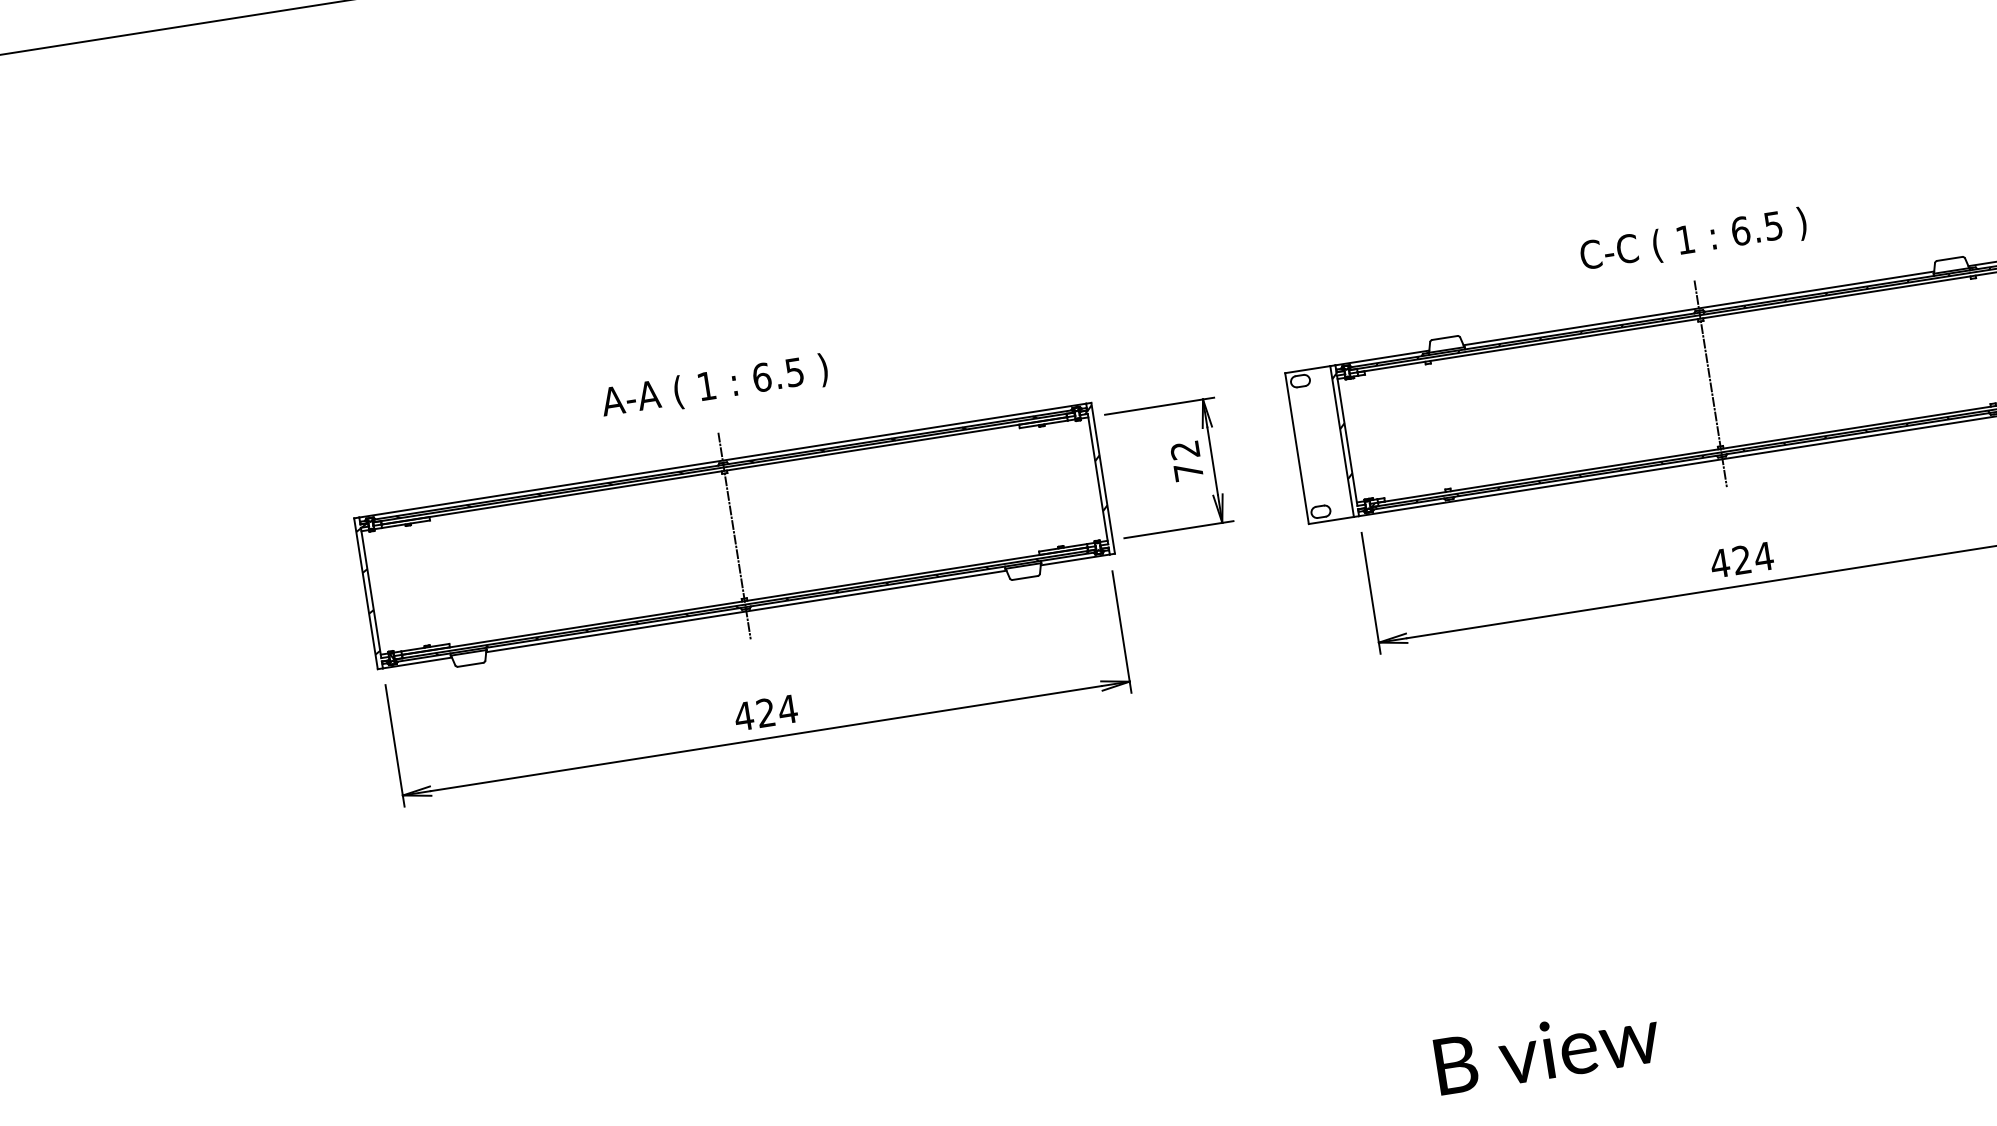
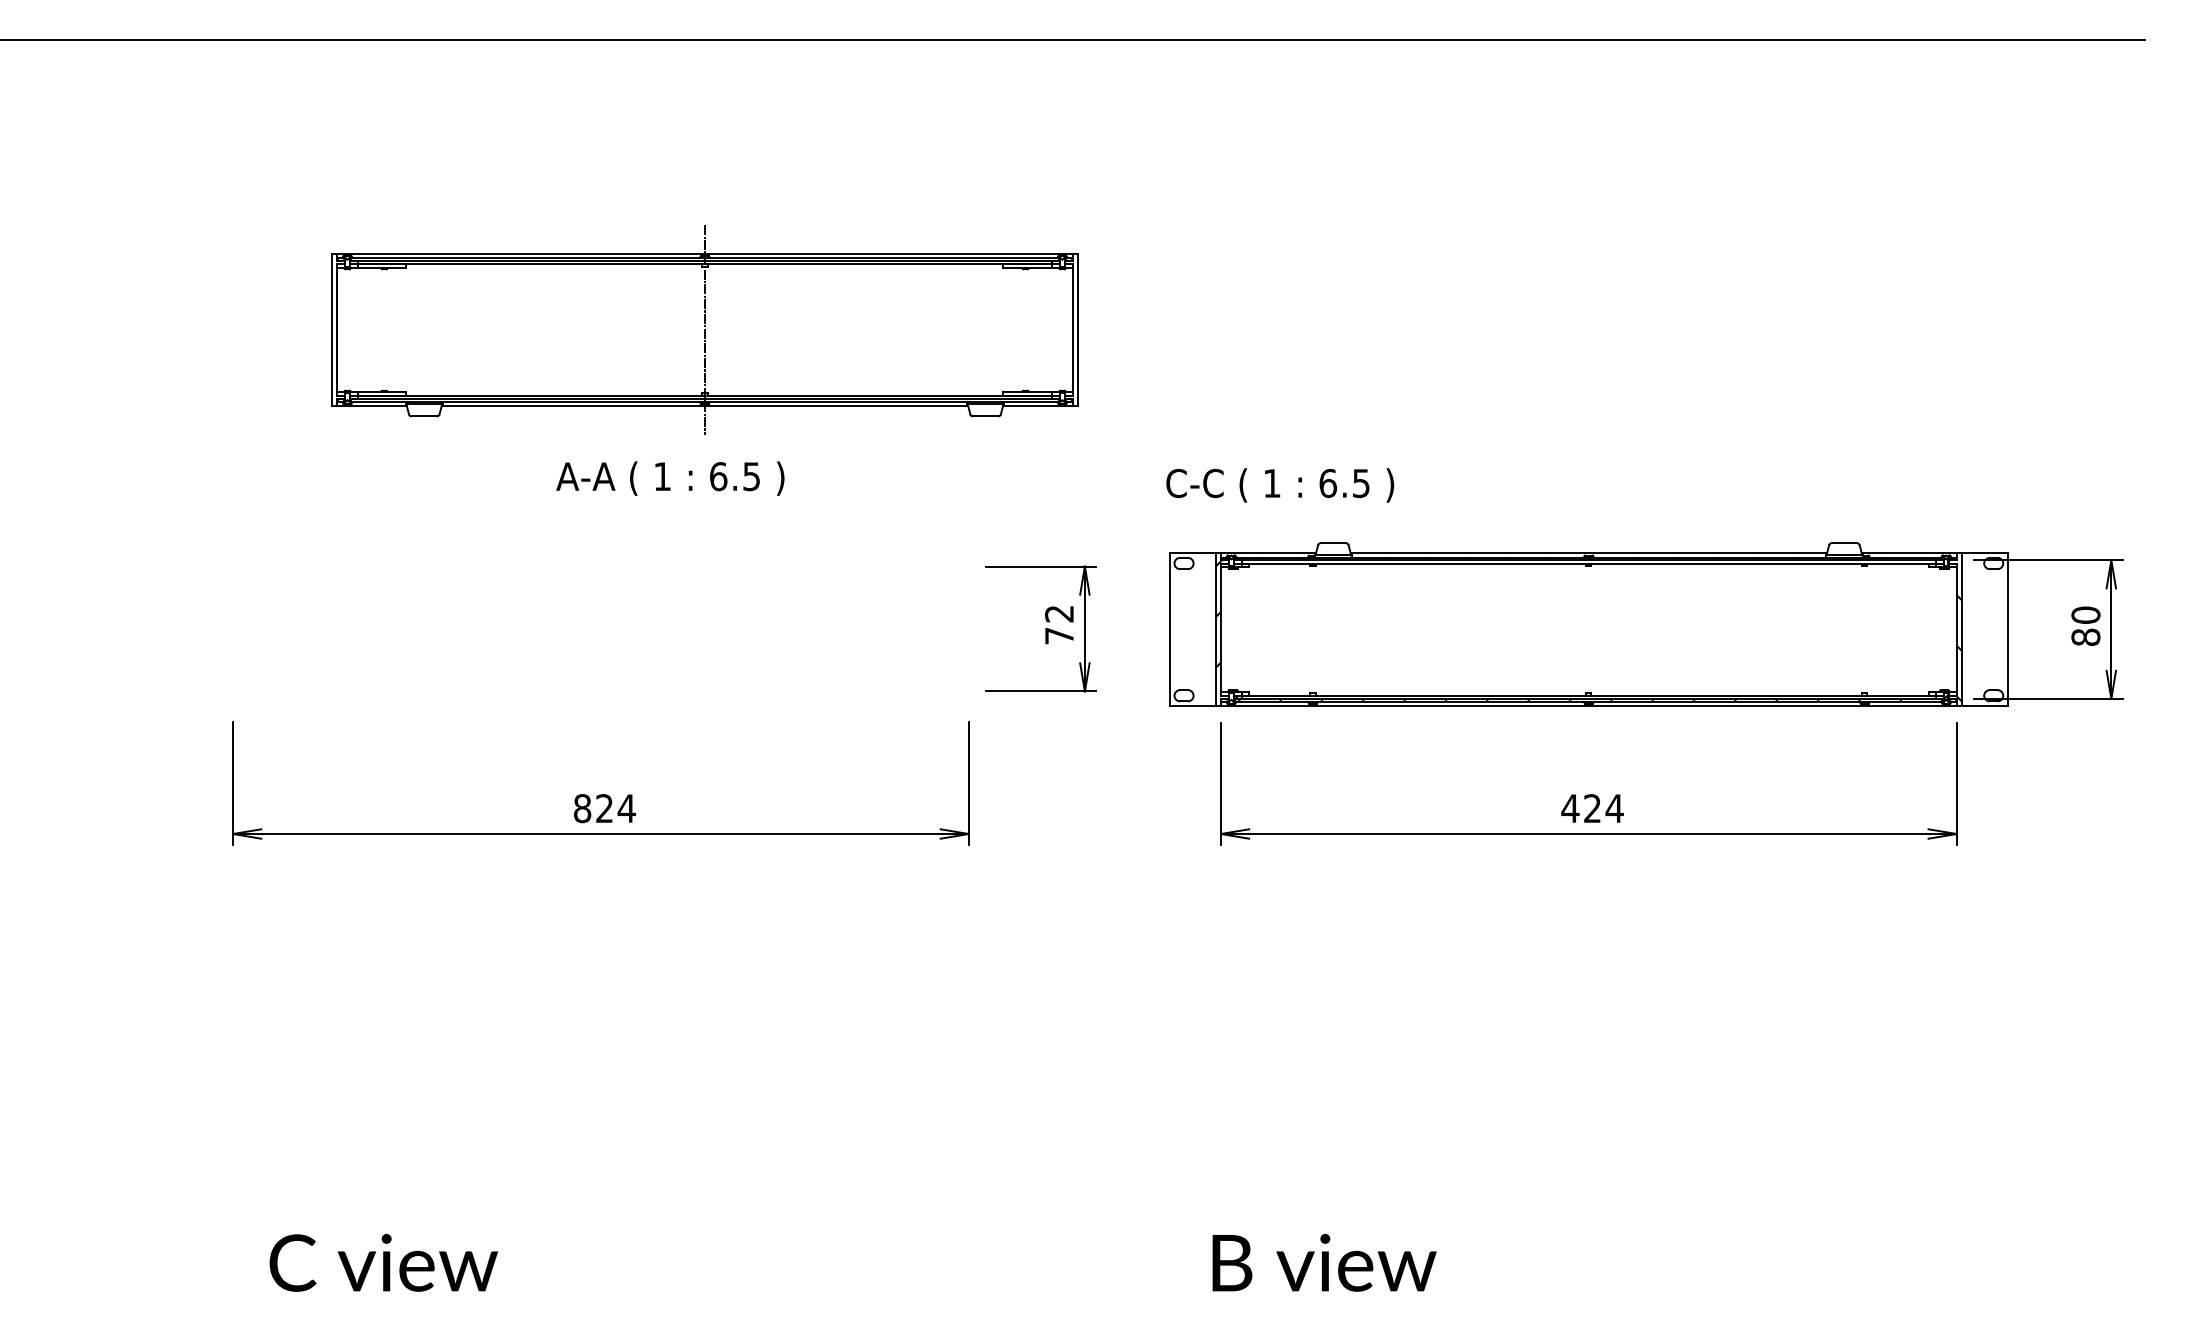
text: (1693, 240) -> (1280, 485), moved
line: (1710, 383) -> (1588, 629), removed
text: (714, 386) -> (670, 478), moved
part: (734, 535) -> (704, 329), moved
text: (744, 716) -> (582, 808), 424 -> 824

